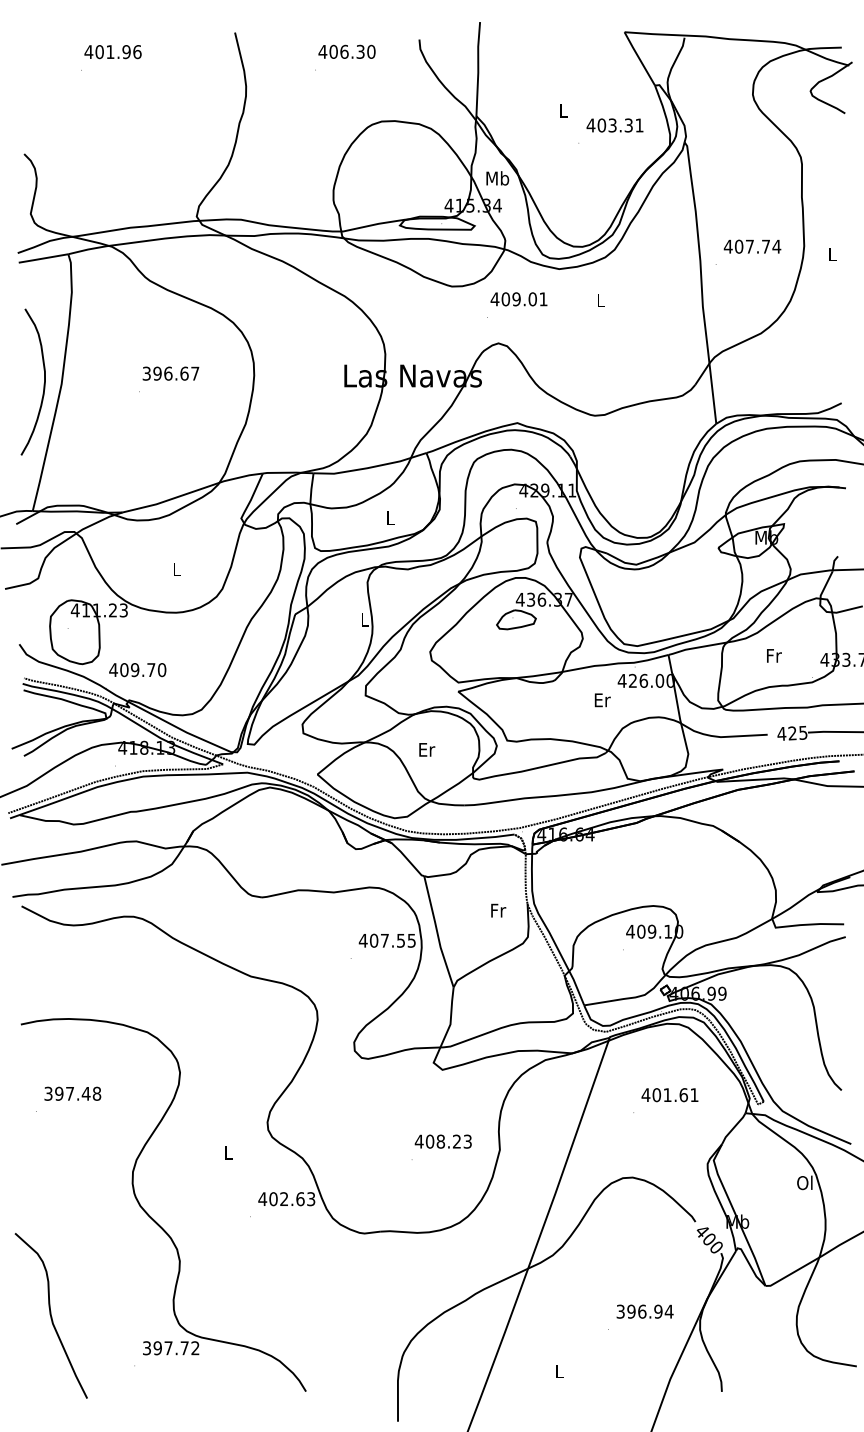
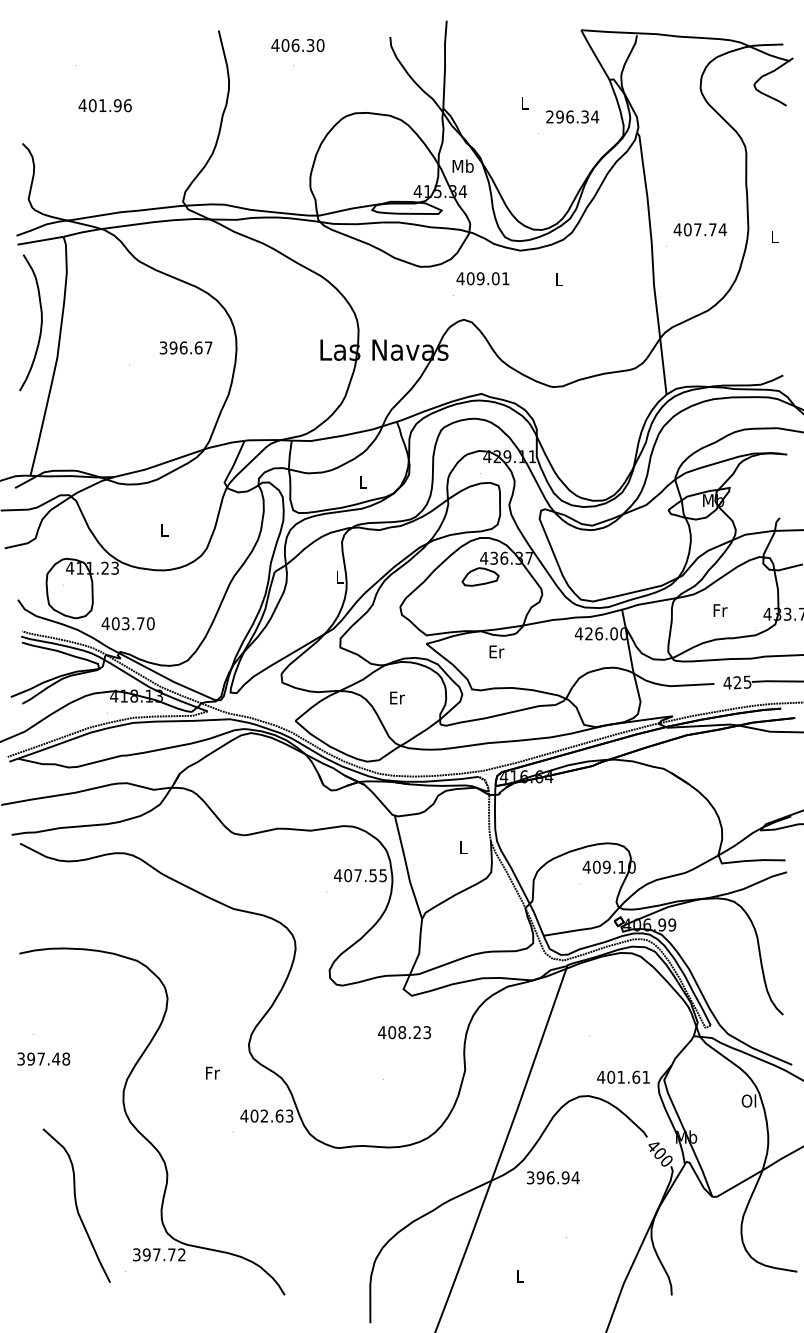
text: (112, 51) -> (104, 105), moved
text: (346, 51) -> (297, 45), moved
text: (615, 124) -> (572, 116), 403.31 -> 296.34
text: (170, 373) -> (185, 347), moved
curve: (43, 382) -> (40, 323), moved
text: (134, 669) -> (125, 623), 409.70 -> 403.70
text: (602, 699) -> (496, 651), moved
text: (498, 910) -> (463, 847), Fr -> L
text: (72, 1093) -> (43, 1058), moved
text: (670, 1094) -> (623, 1076), moved
text: (443, 1141) -> (404, 1032), moved
text: (228, 1152) -> (212, 1072), L -> Fr
text: (644, 1311) -> (552, 1177), moved
curve: (51, 1315) -> (76, 1205), moved

